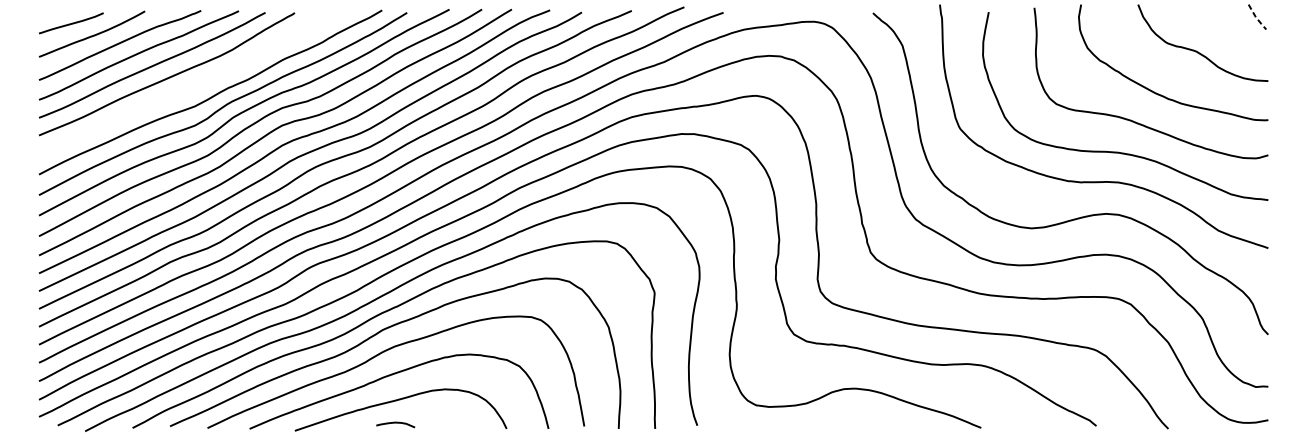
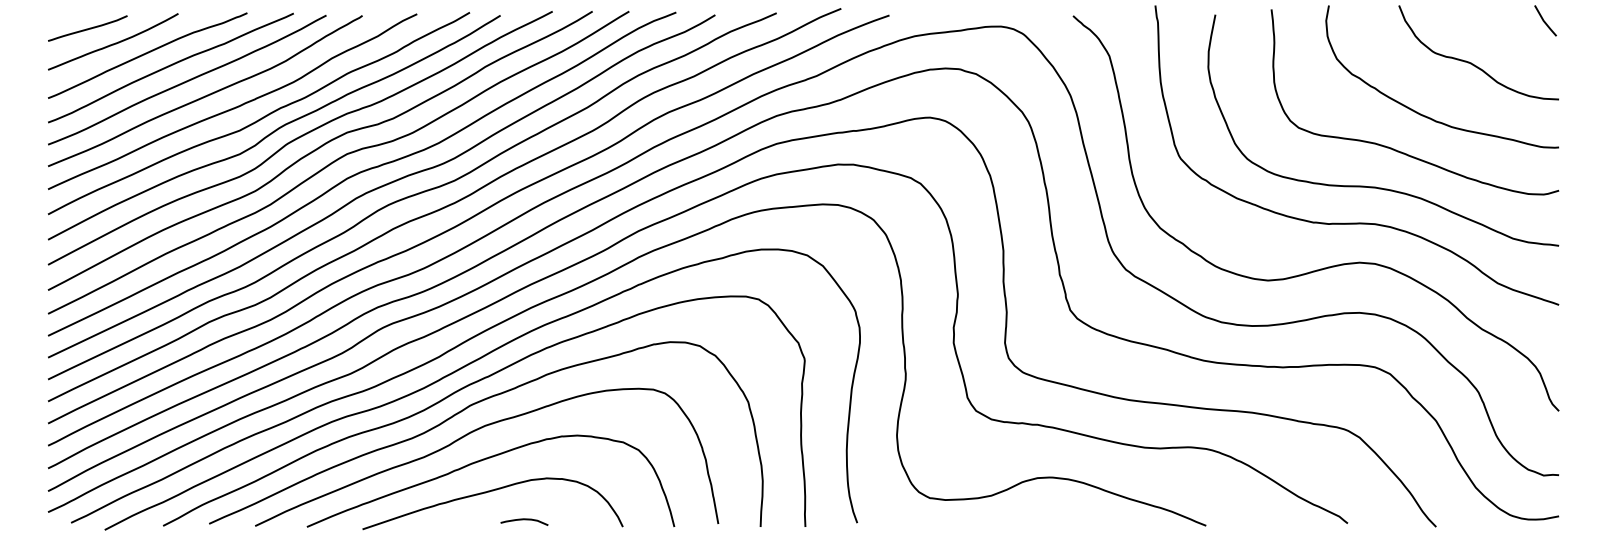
line: (1256, 18) -> (1544, 22), dashed -> solid
curve: (191, 86) -> (235, 106), added
curve: (395, 423) -> (524, 520), moved

